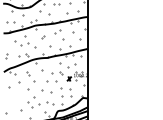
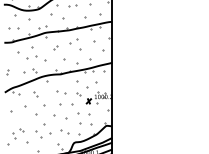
part: (48, 72) -> (61, 92), size x0.62
part: (14, 103) -> (18, 133), added

